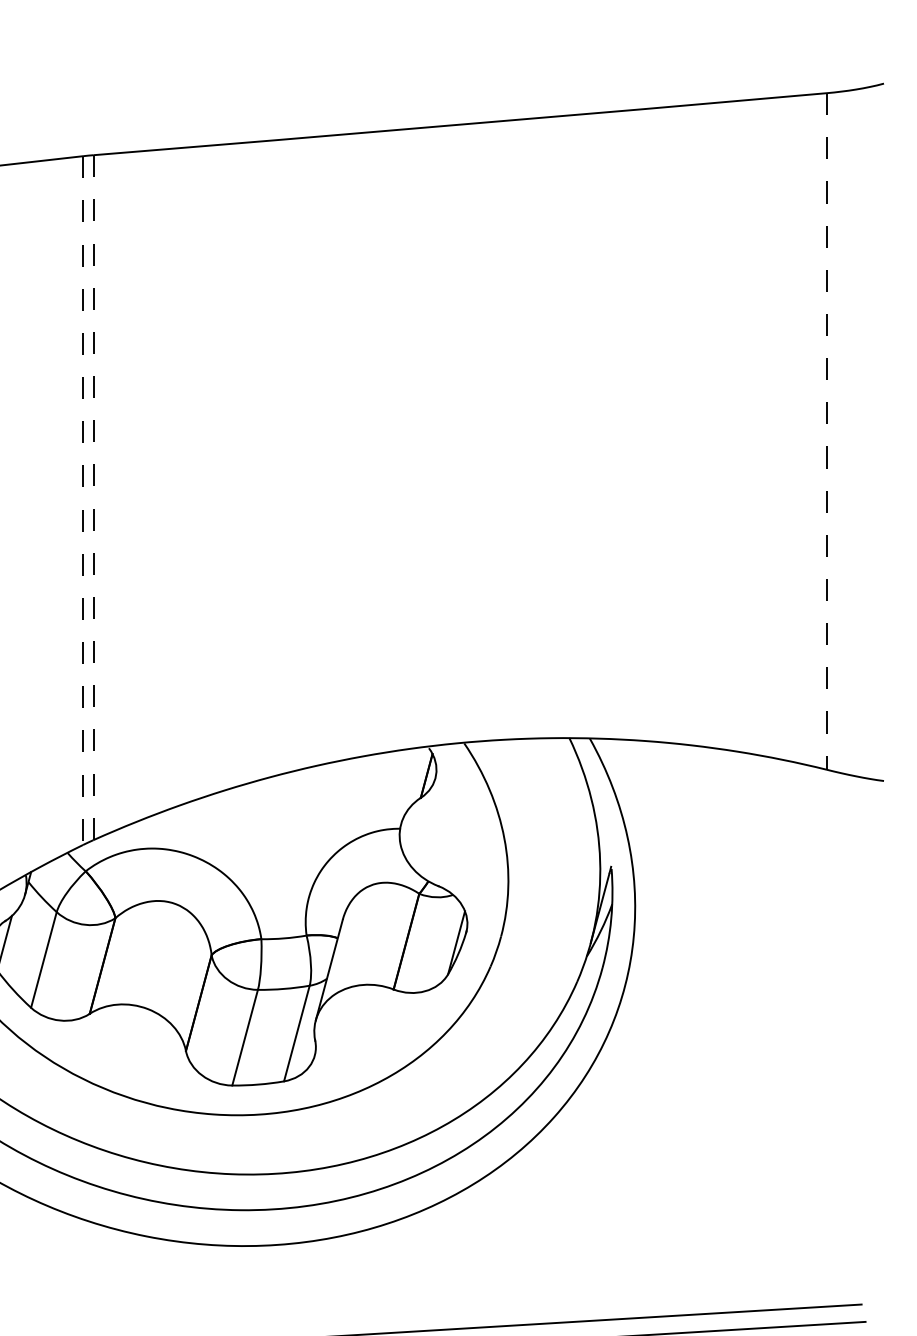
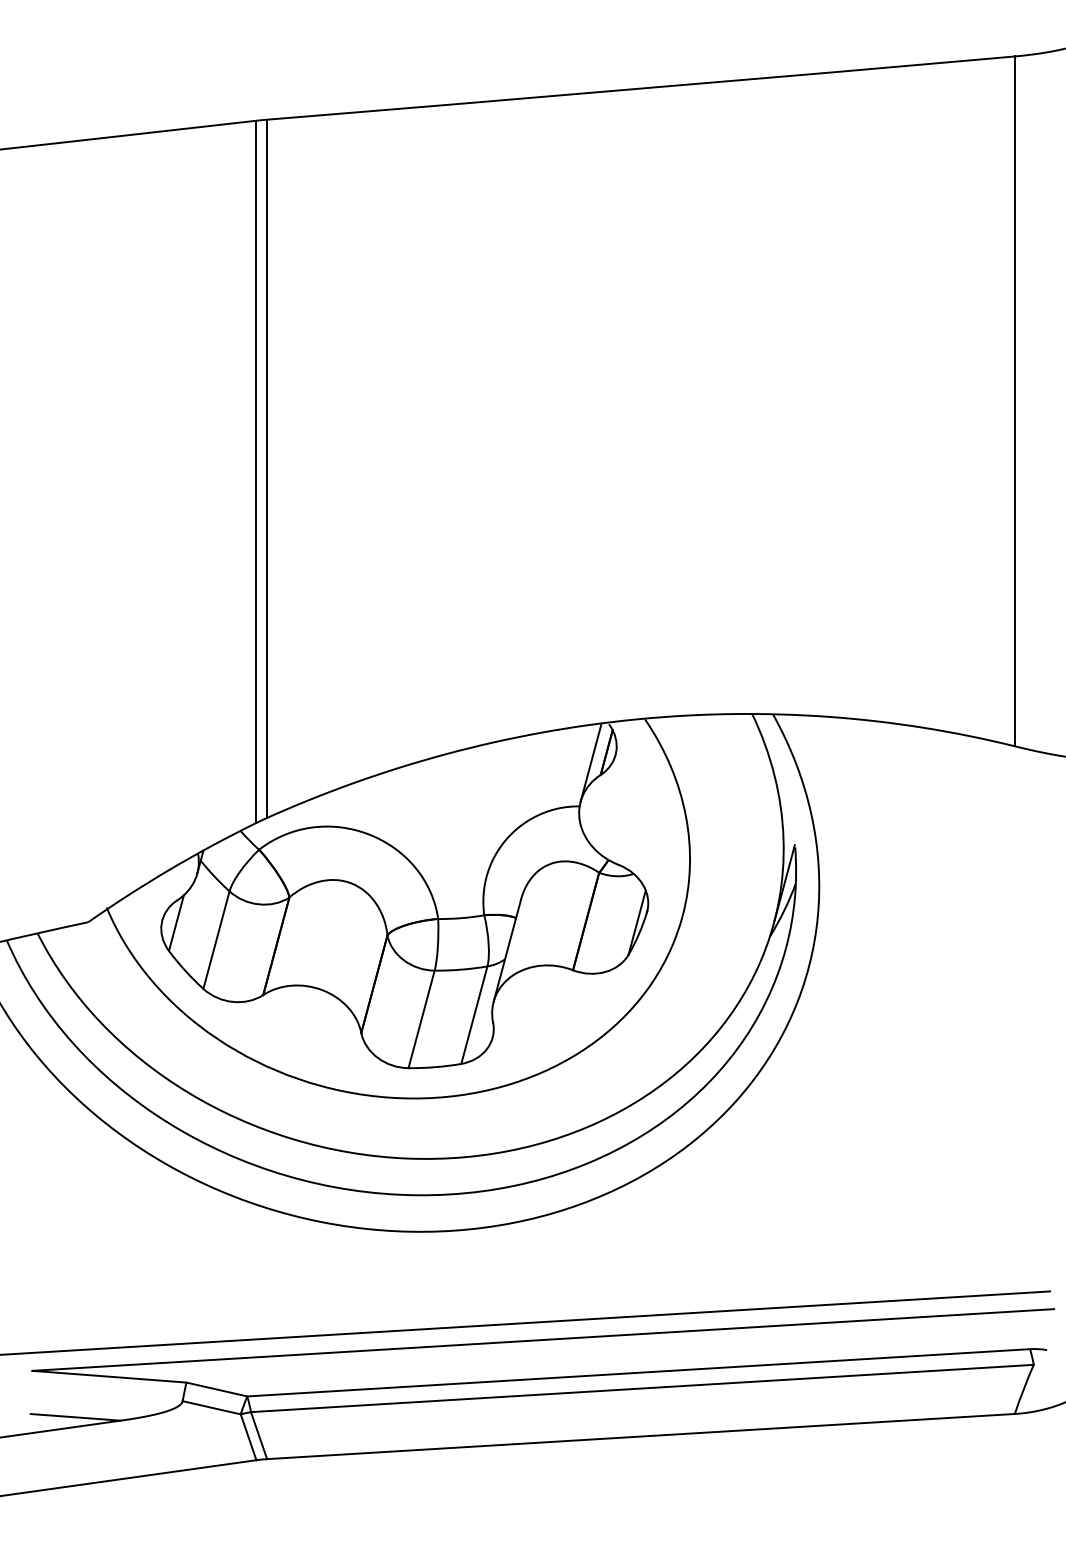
line: (826, 431) -> (1014, 401), dashed -> solid
line: (93, 498) -> (267, 469), dashed -> solid
line: (83, 501) -> (256, 472), dashed -> solid
line: (410, 786) -> (590, 763), added

